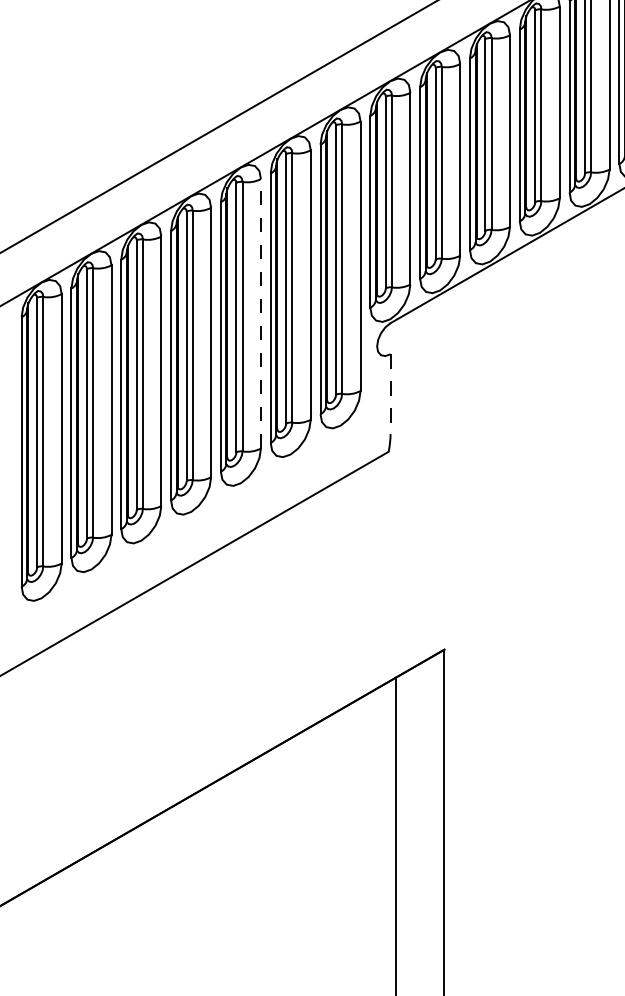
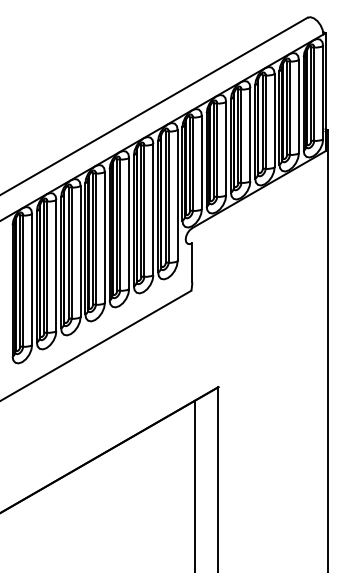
line: (261, 313) -> (129, 223), dashed -> solid
line: (391, 395) -> (192, 263), dashed -> solid

